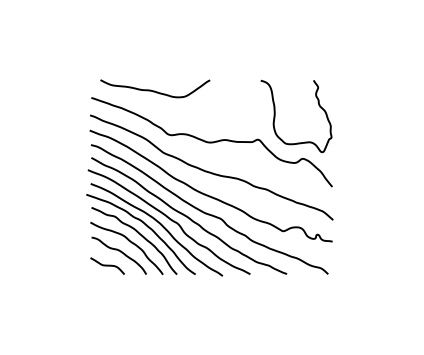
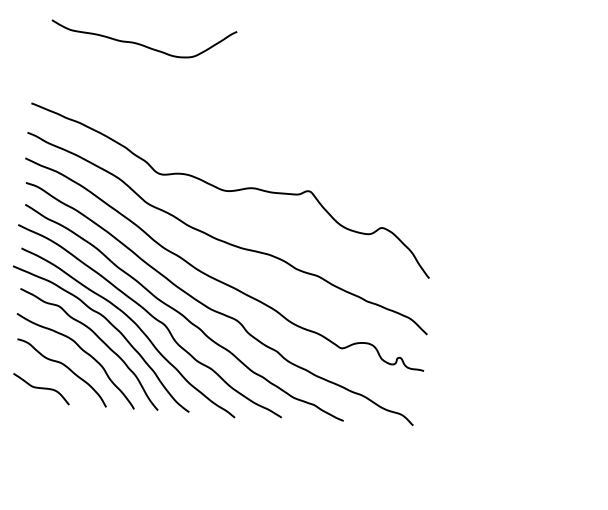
curve: (154, 90) -> (142, 43), moved
curve: (275, 116) -> (340, 153), removed

